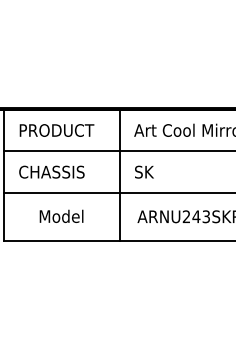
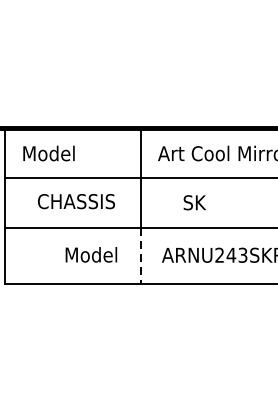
text: (57, 129) -> (67, 152), PRODUCT -> Model
text: (51, 171) -> (75, 200), moved
text: (144, 171) -> (194, 201), moved
text: (61, 215) -> (91, 253), moved
line: (119, 217) -> (140, 256), solid -> dashed

